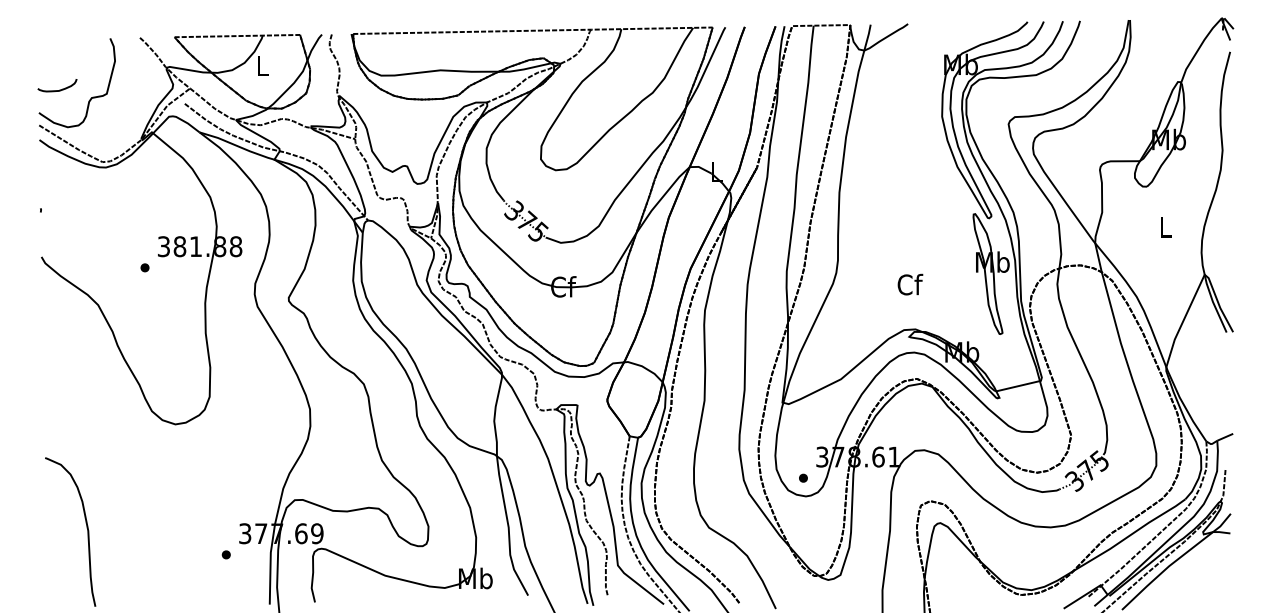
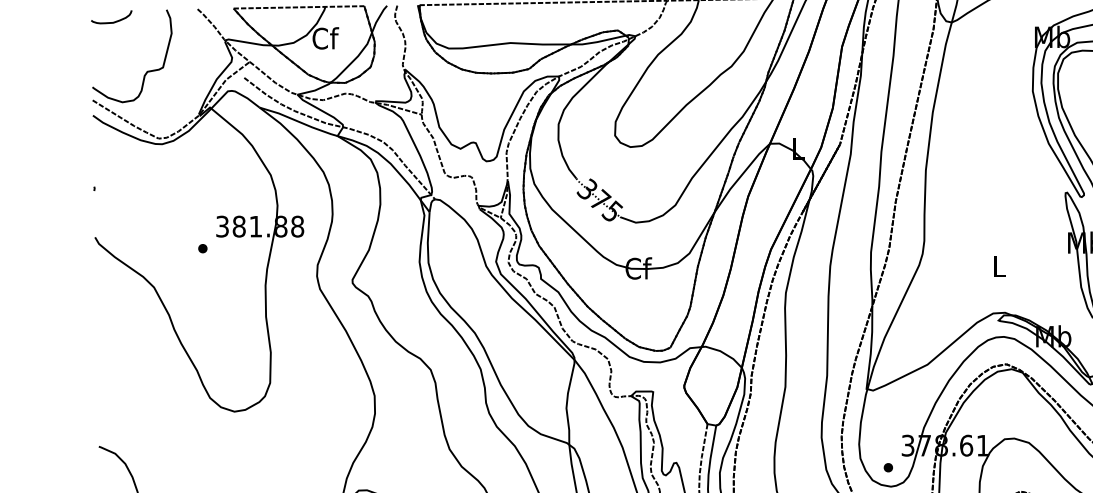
text: (262, 65) -> (325, 37), L -> Cf
curve: (59, 89) -> (113, 21), moved
text: (910, 284) -> (999, 266), Cf -> L

